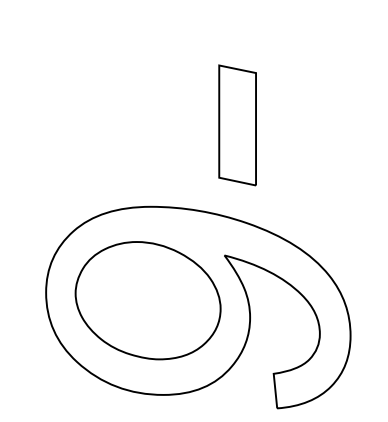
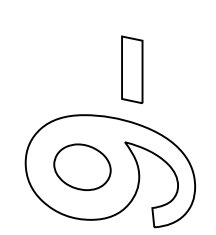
part: (148, 299) -> (82, 166), size x0.7

